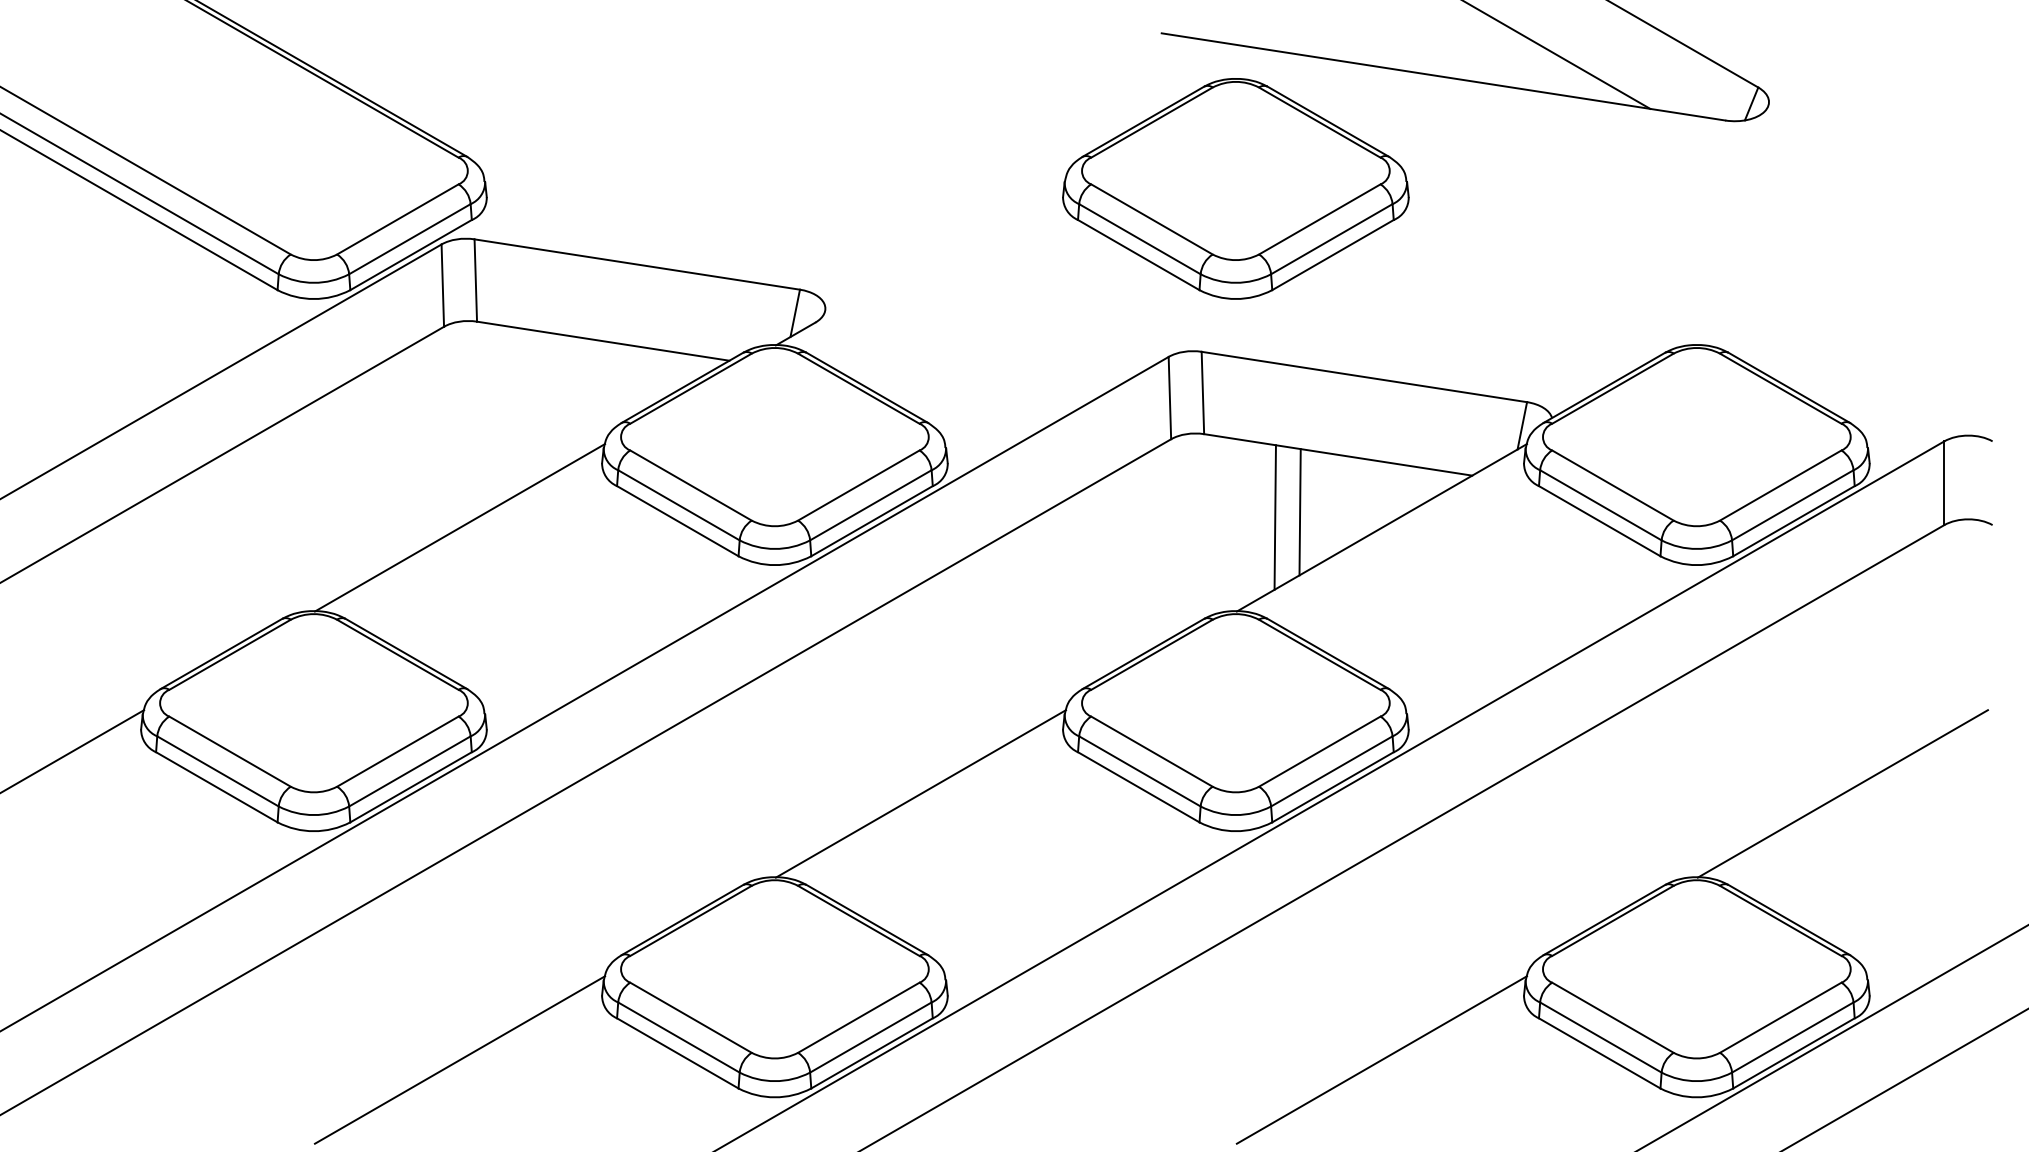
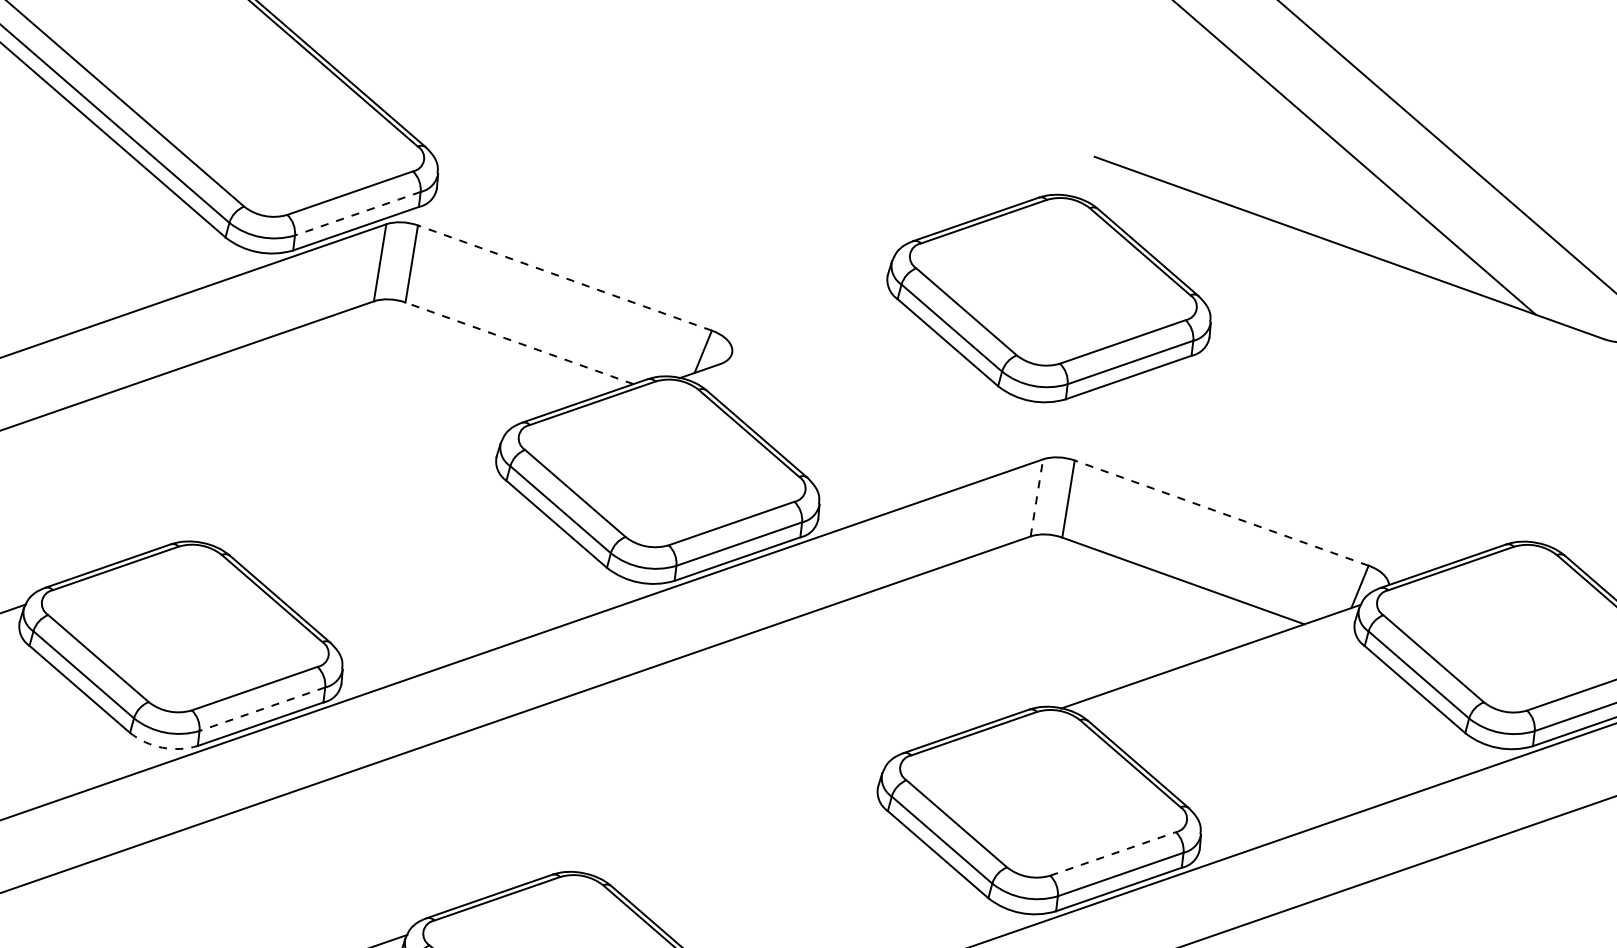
part: (1235, 188) -> (1049, 298), moved
line: (409, 239) -> (357, 213), solid -> dashed
line: (637, 264) -> (565, 278), solid -> dashed
line: (603, 341) -> (519, 343), solid -> dashed
line: (1364, 377) -> (1221, 513), solid -> dashed
line: (1169, 397) -> (1036, 497), solid -> dashed
line: (1299, 512) -> (1137, 627), removed
line: (1274, 517) -> (1112, 627), removed
line: (459, 527) -> (352, 491), removed
line: (1320, 751) -> (1113, 853), solid -> dashed
line: (409, 771) -> (262, 709), solid -> dashed
line: (920, 793) -> (733, 821), removed
arc: (313, 831) -> (161, 747), solid -> dashed

